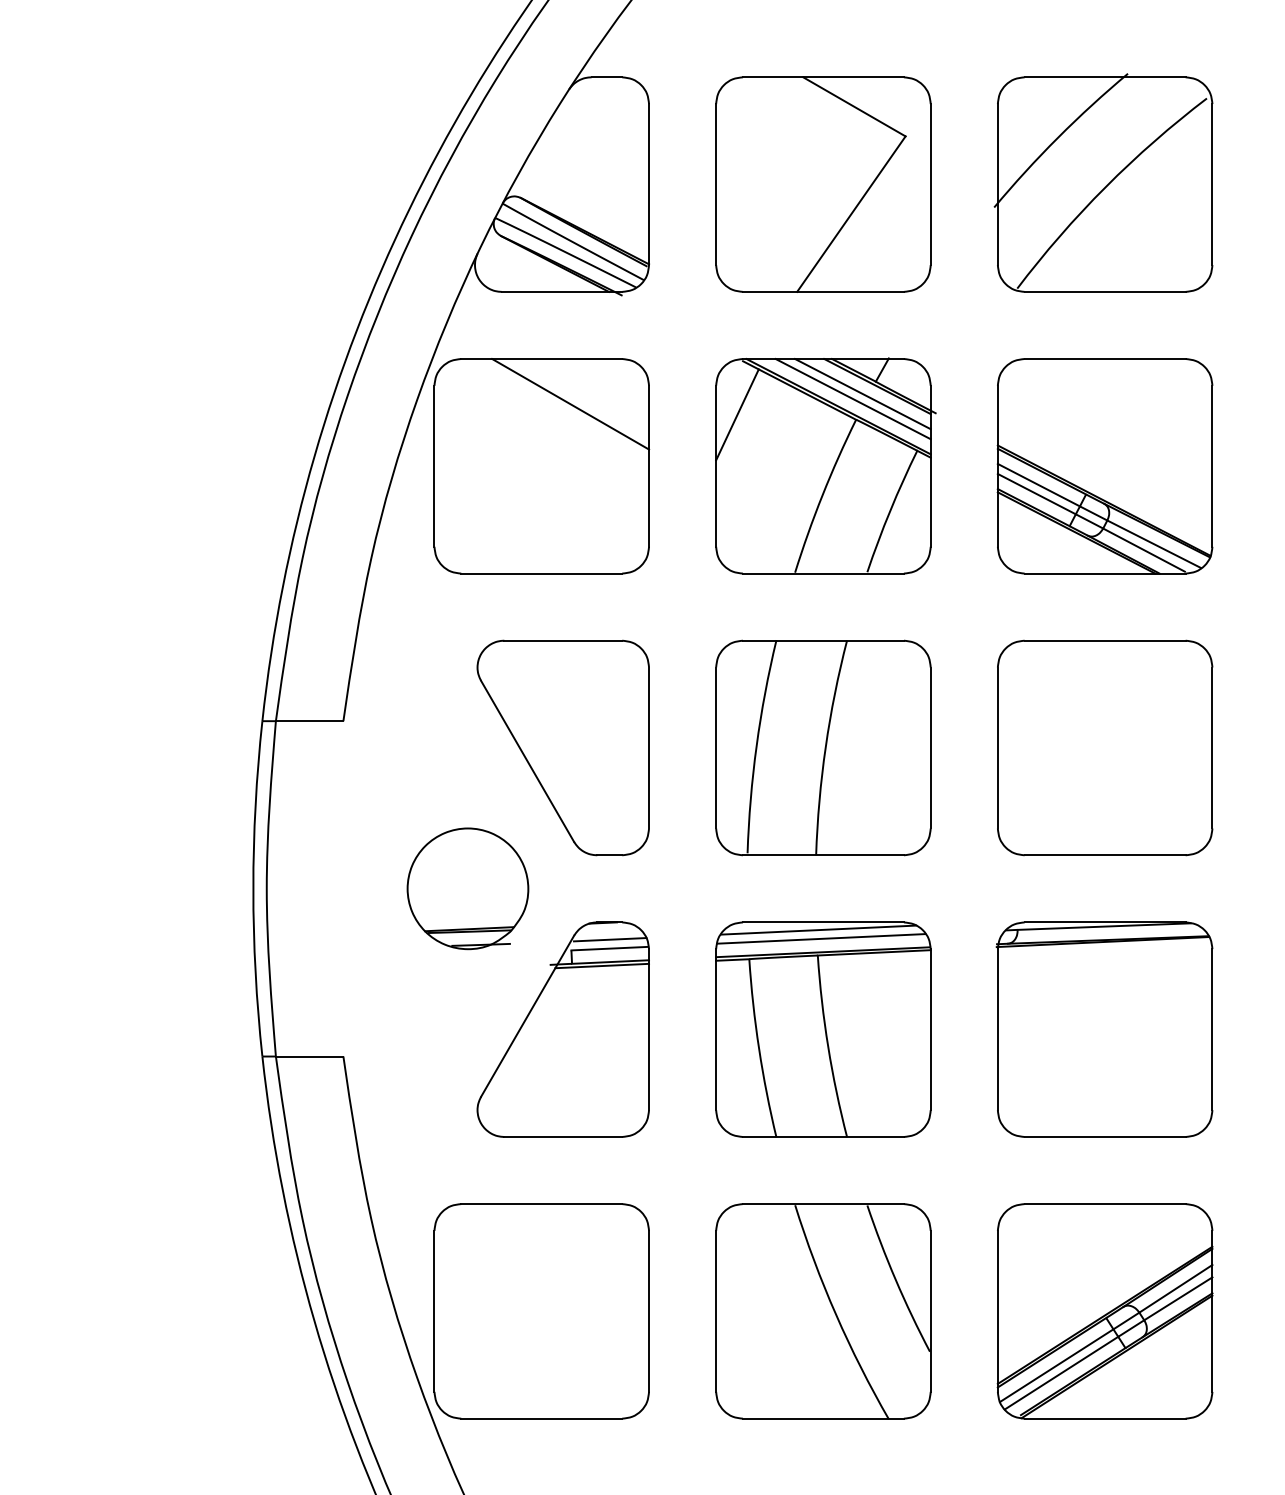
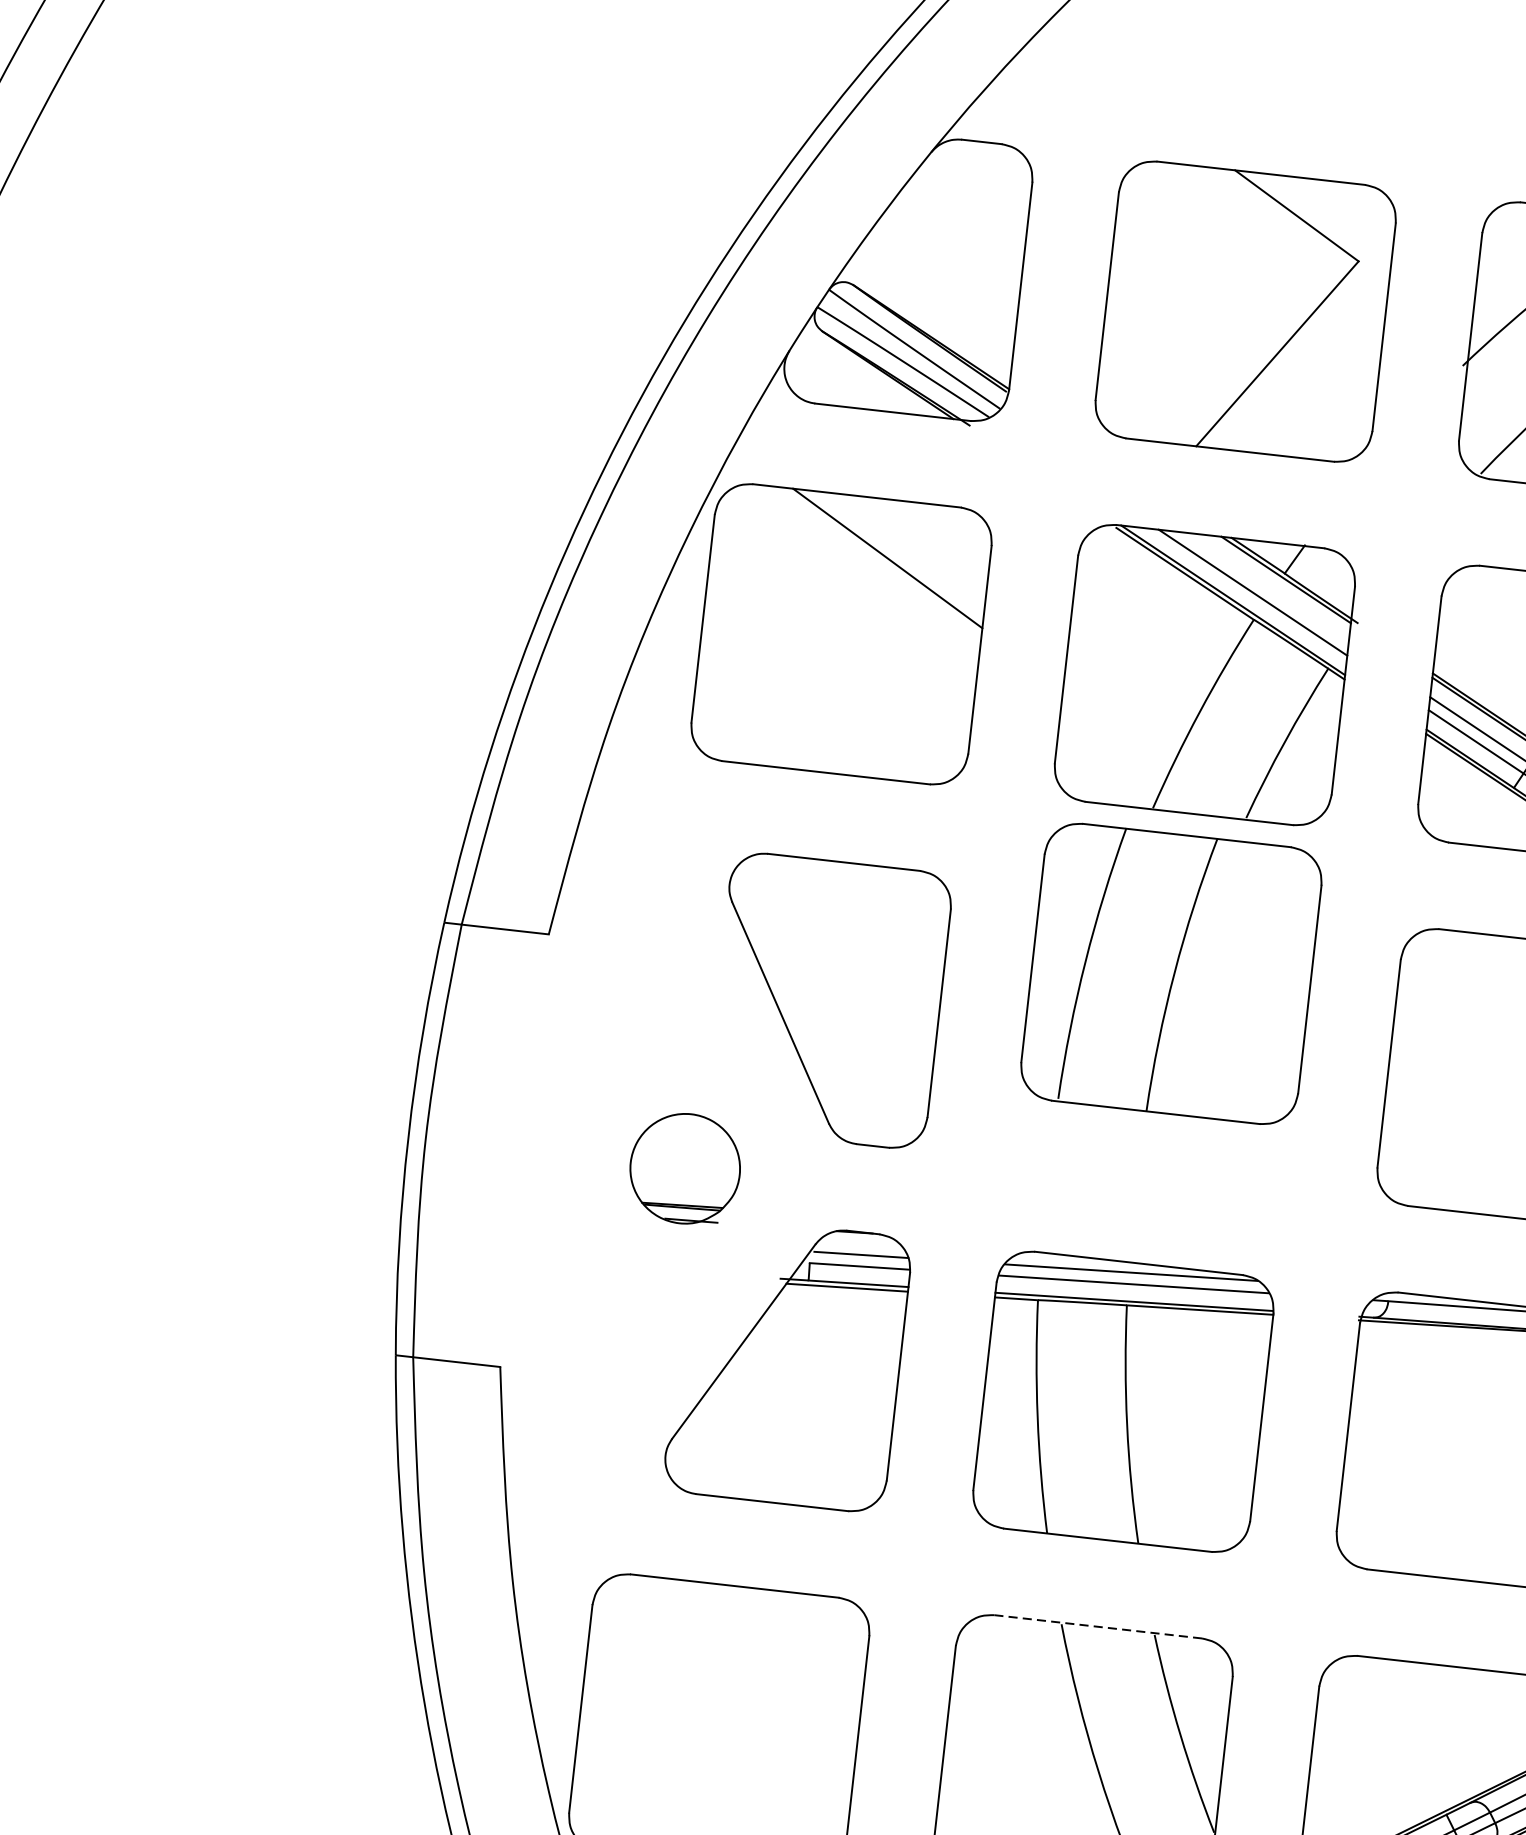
line: (862, 393) -> (1265, 586), removed
line: (737, 414) -> (1101, 595), removed
part: (823, 747) -> (1171, 973), moved
part: (467, 888) -> (684, 1168), size x0.7
line: (823, 1204) -> (1098, 1627), solid -> dashed

